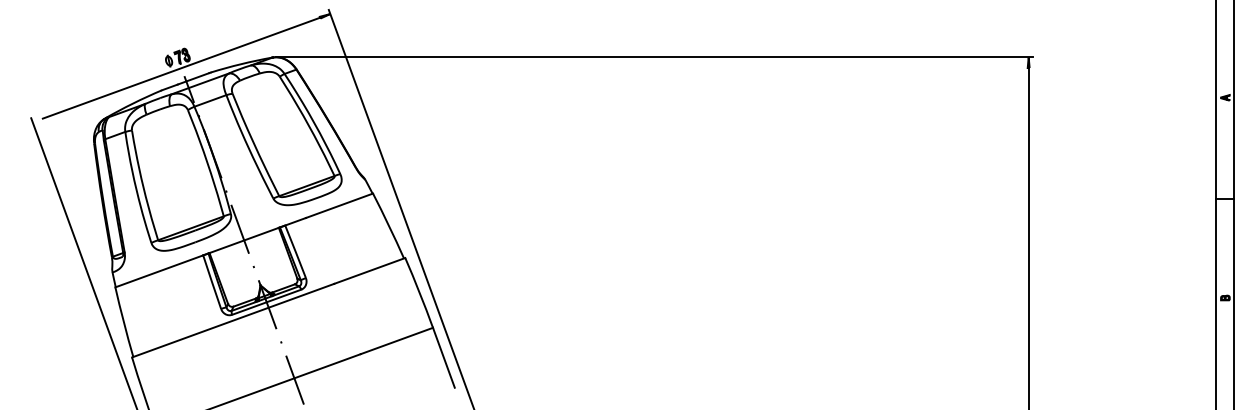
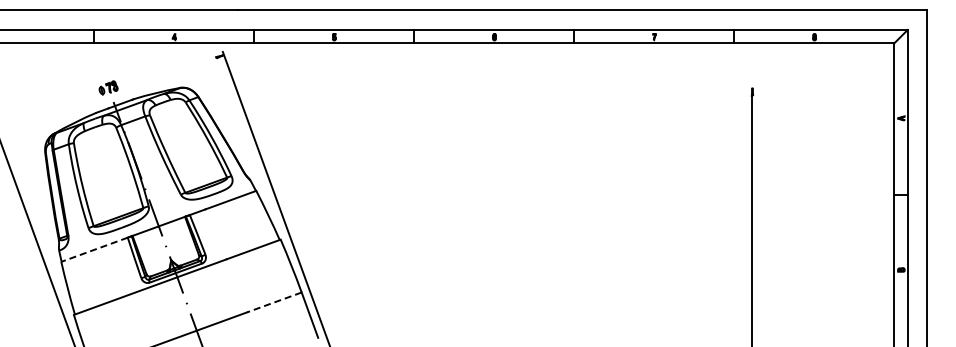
line: (654, 56) -> (469, 87), removed
line: (181, 67) -> (111, 95), removed
line: (159, 271) -> (94, 249), solid -> dashed
line: (395, 341) -> (273, 302), solid -> dashed

